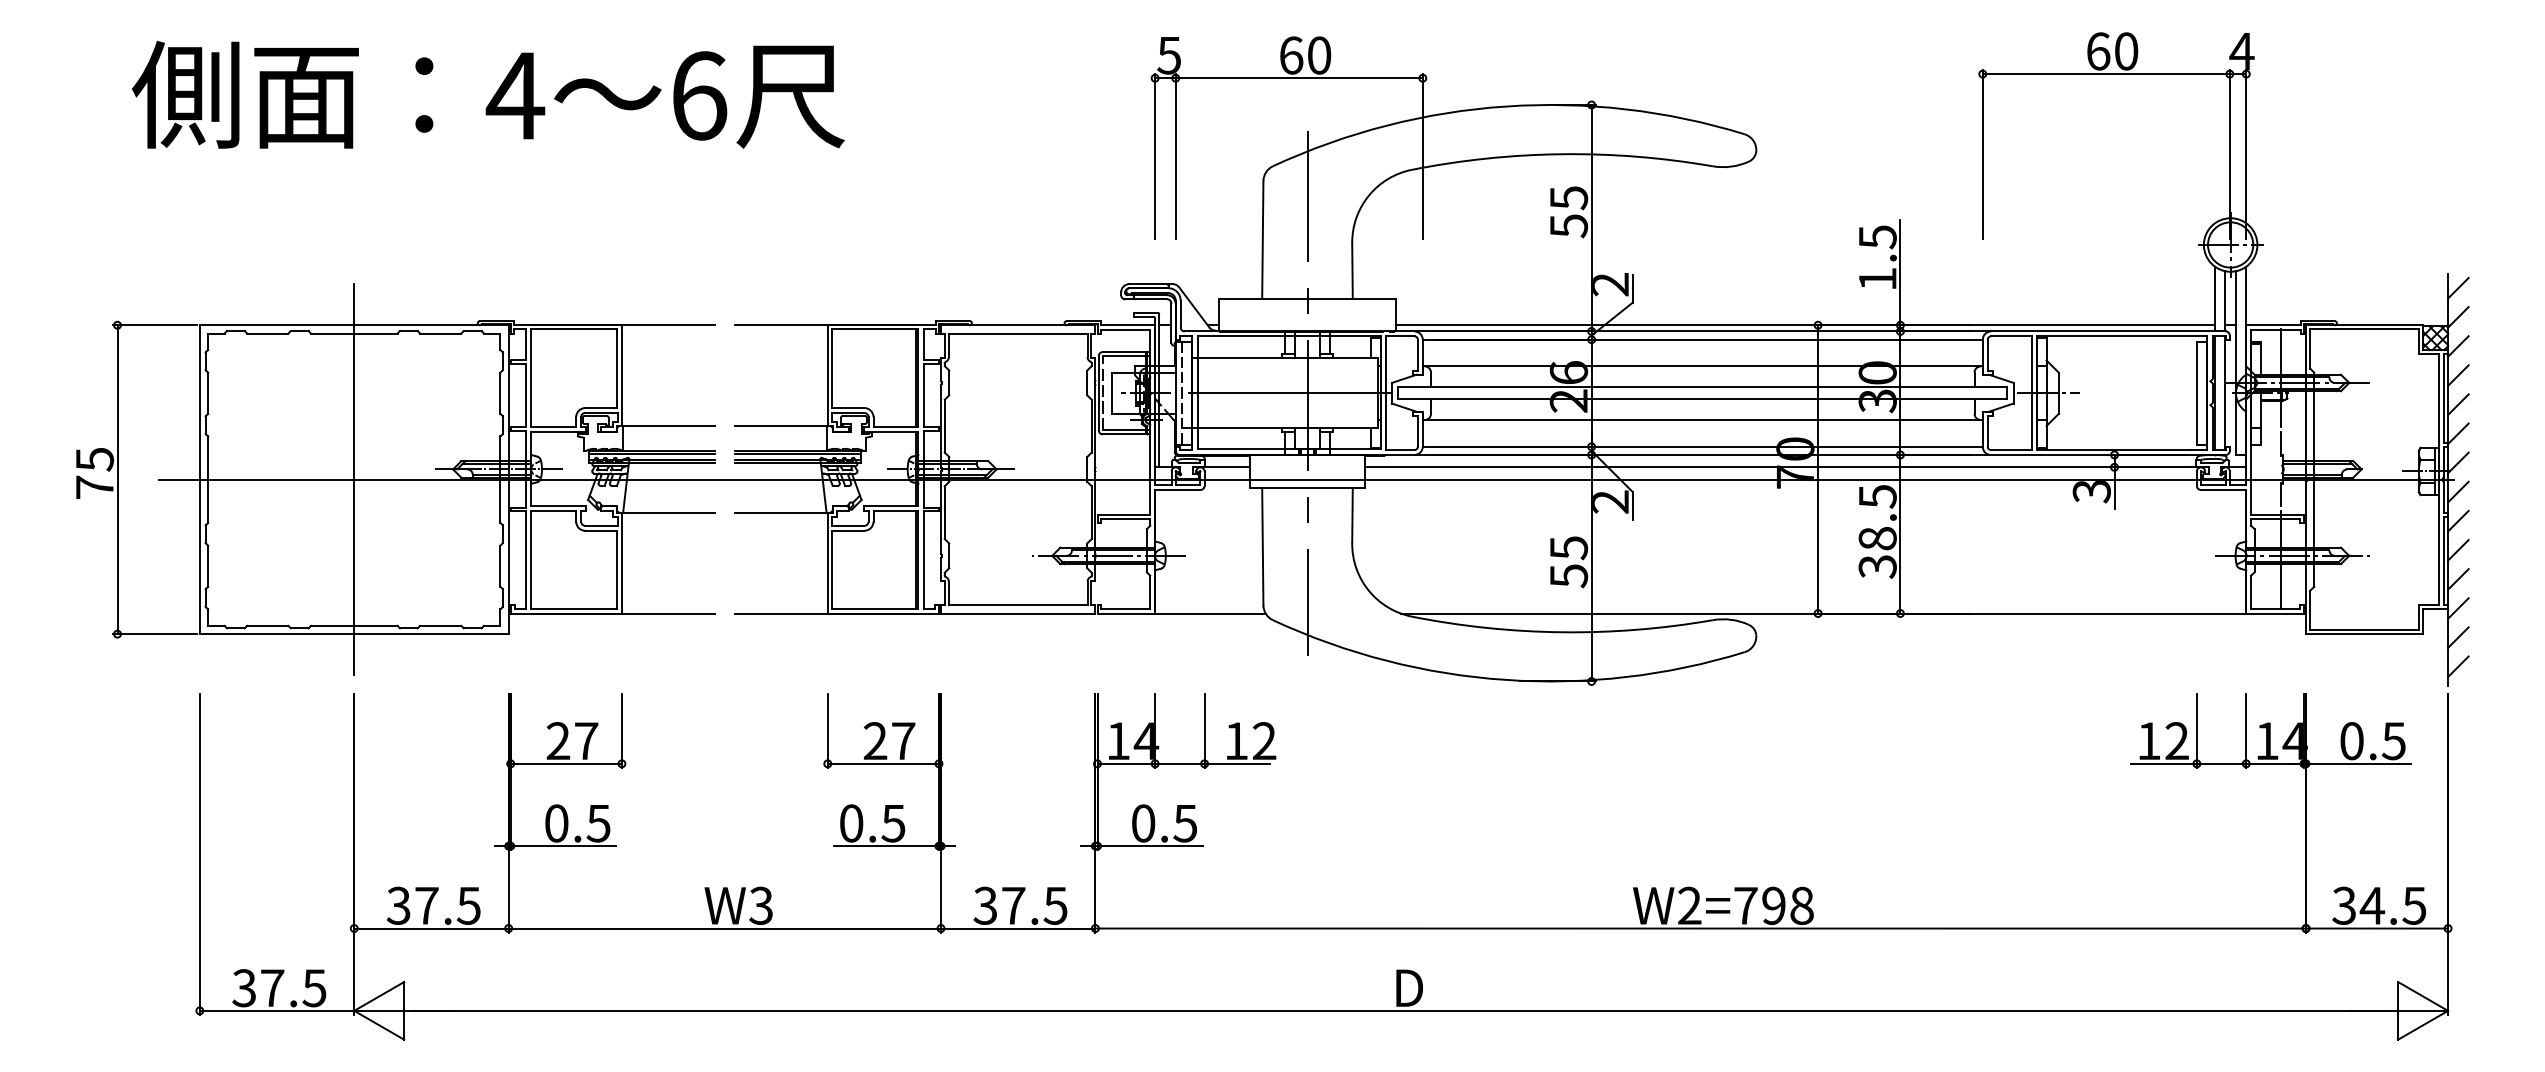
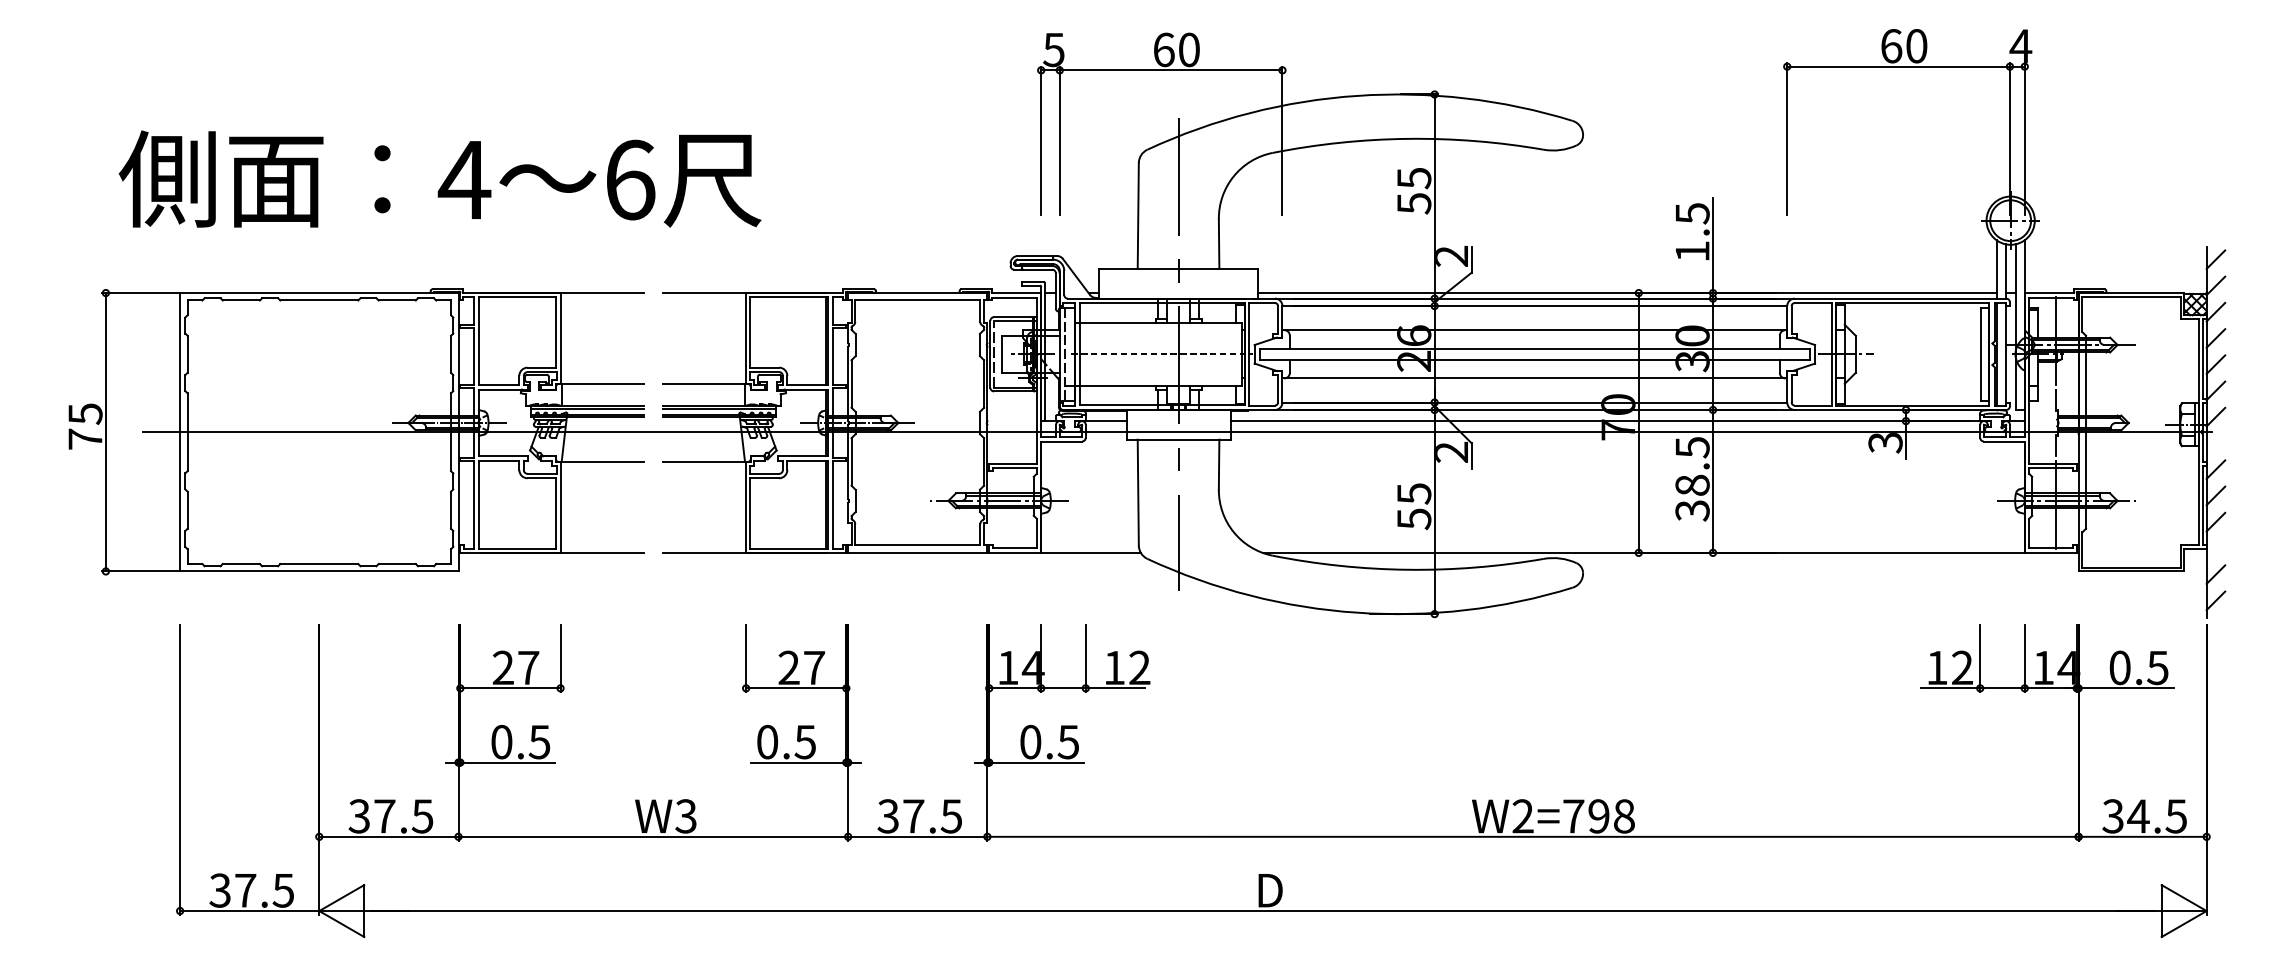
text: (488, 94) -> (440, 178), moved
line: (1289, 393) -> (1162, 354), solid -> dashed
line: (354, 479) -> (319, 432), removed
line: (2458, 491) -> (2216, 442), removed
line: (2458, 608) -> (2216, 548), removed

